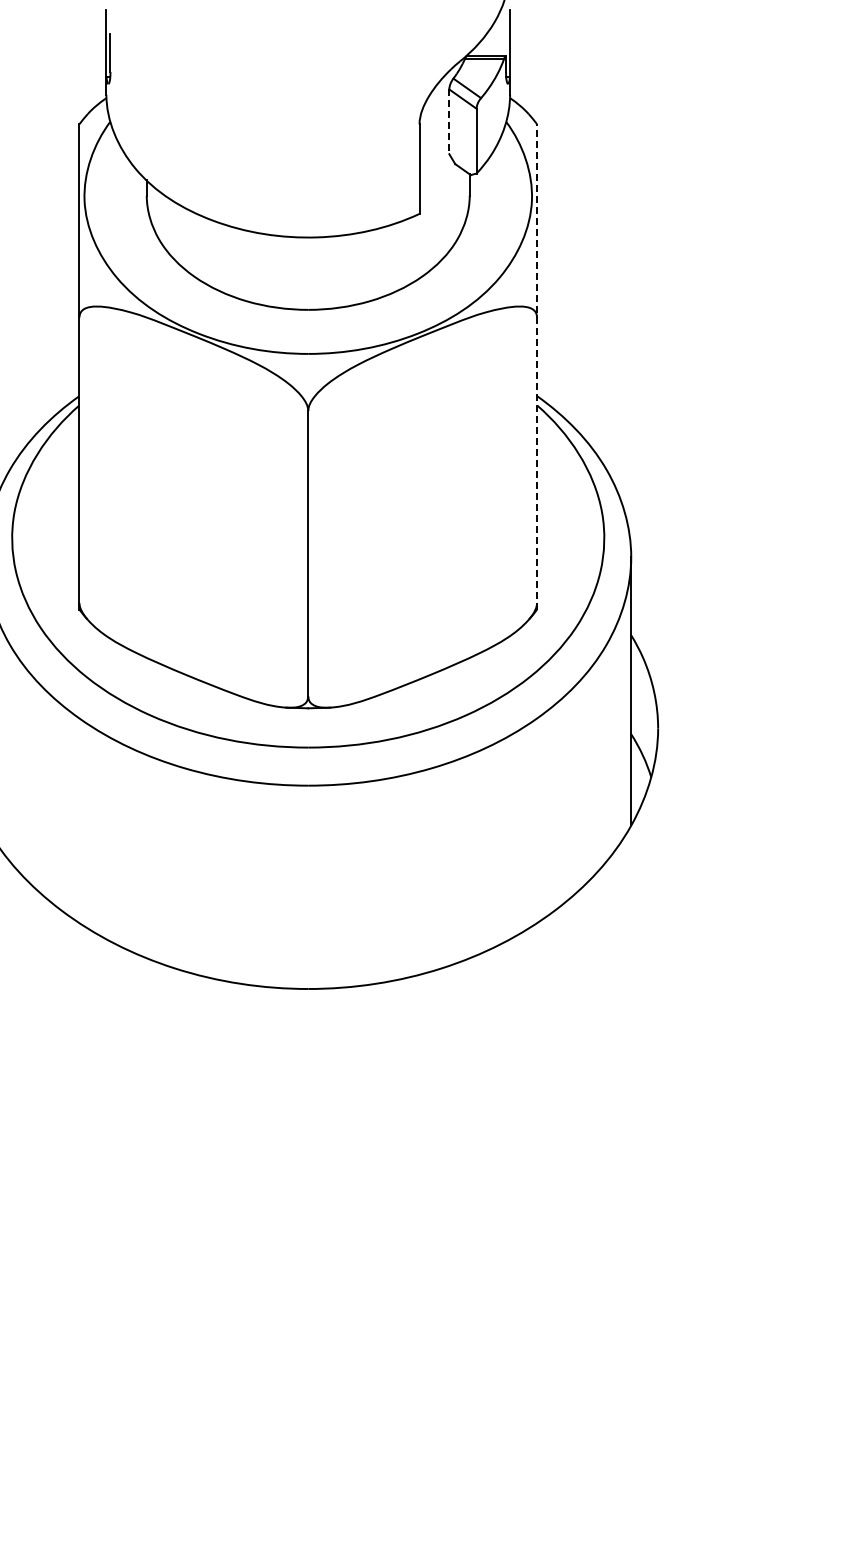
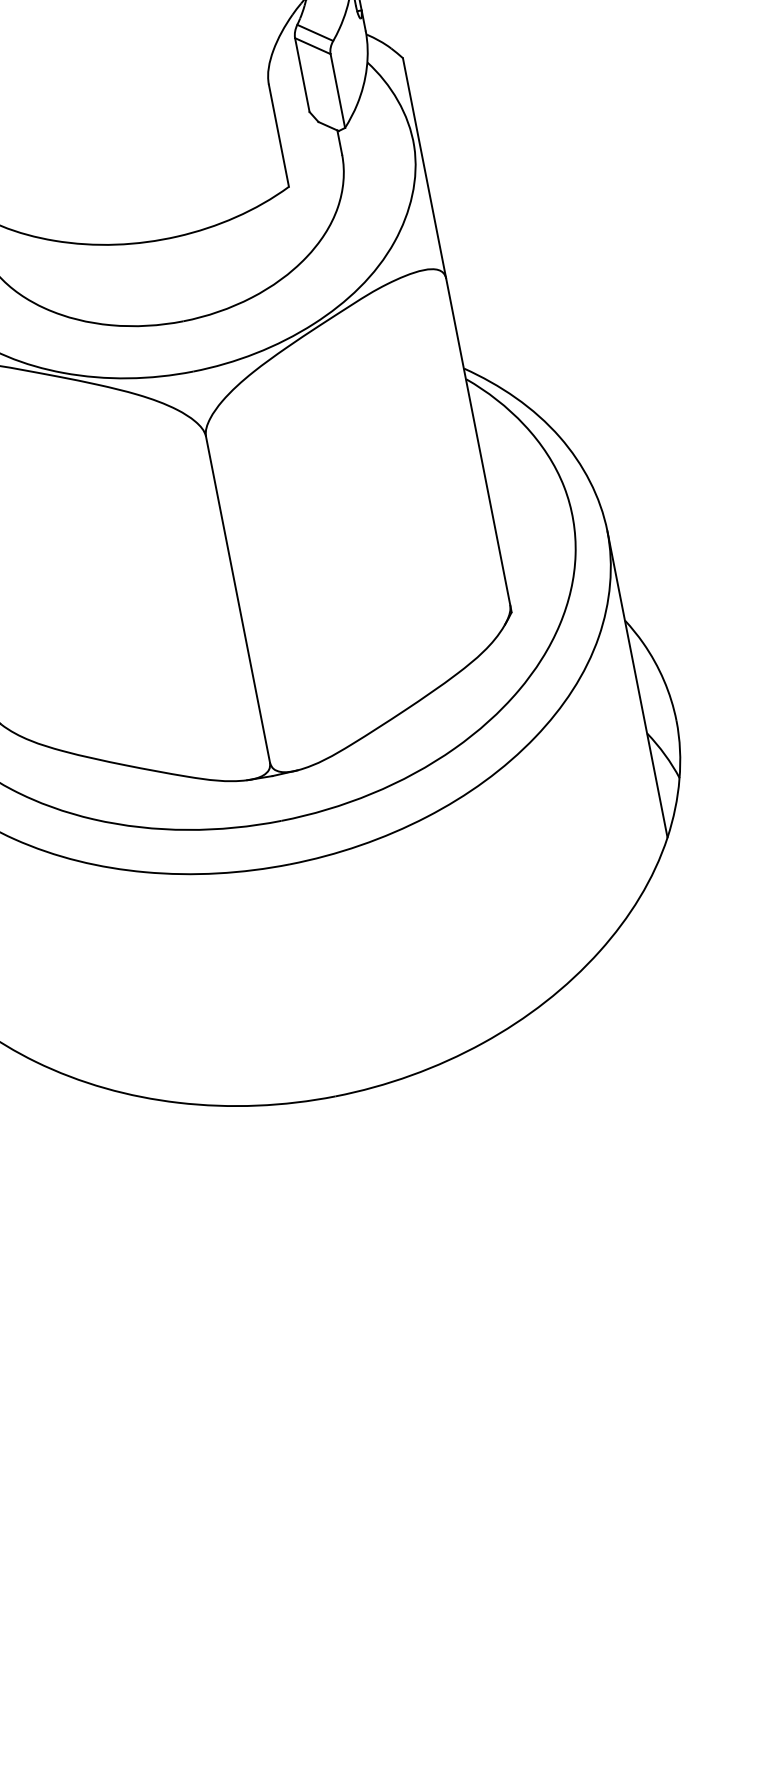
line: (449, 122) -> (302, 75), dashed -> solid
line: (537, 366) -> (457, 334), dashed -> solid

